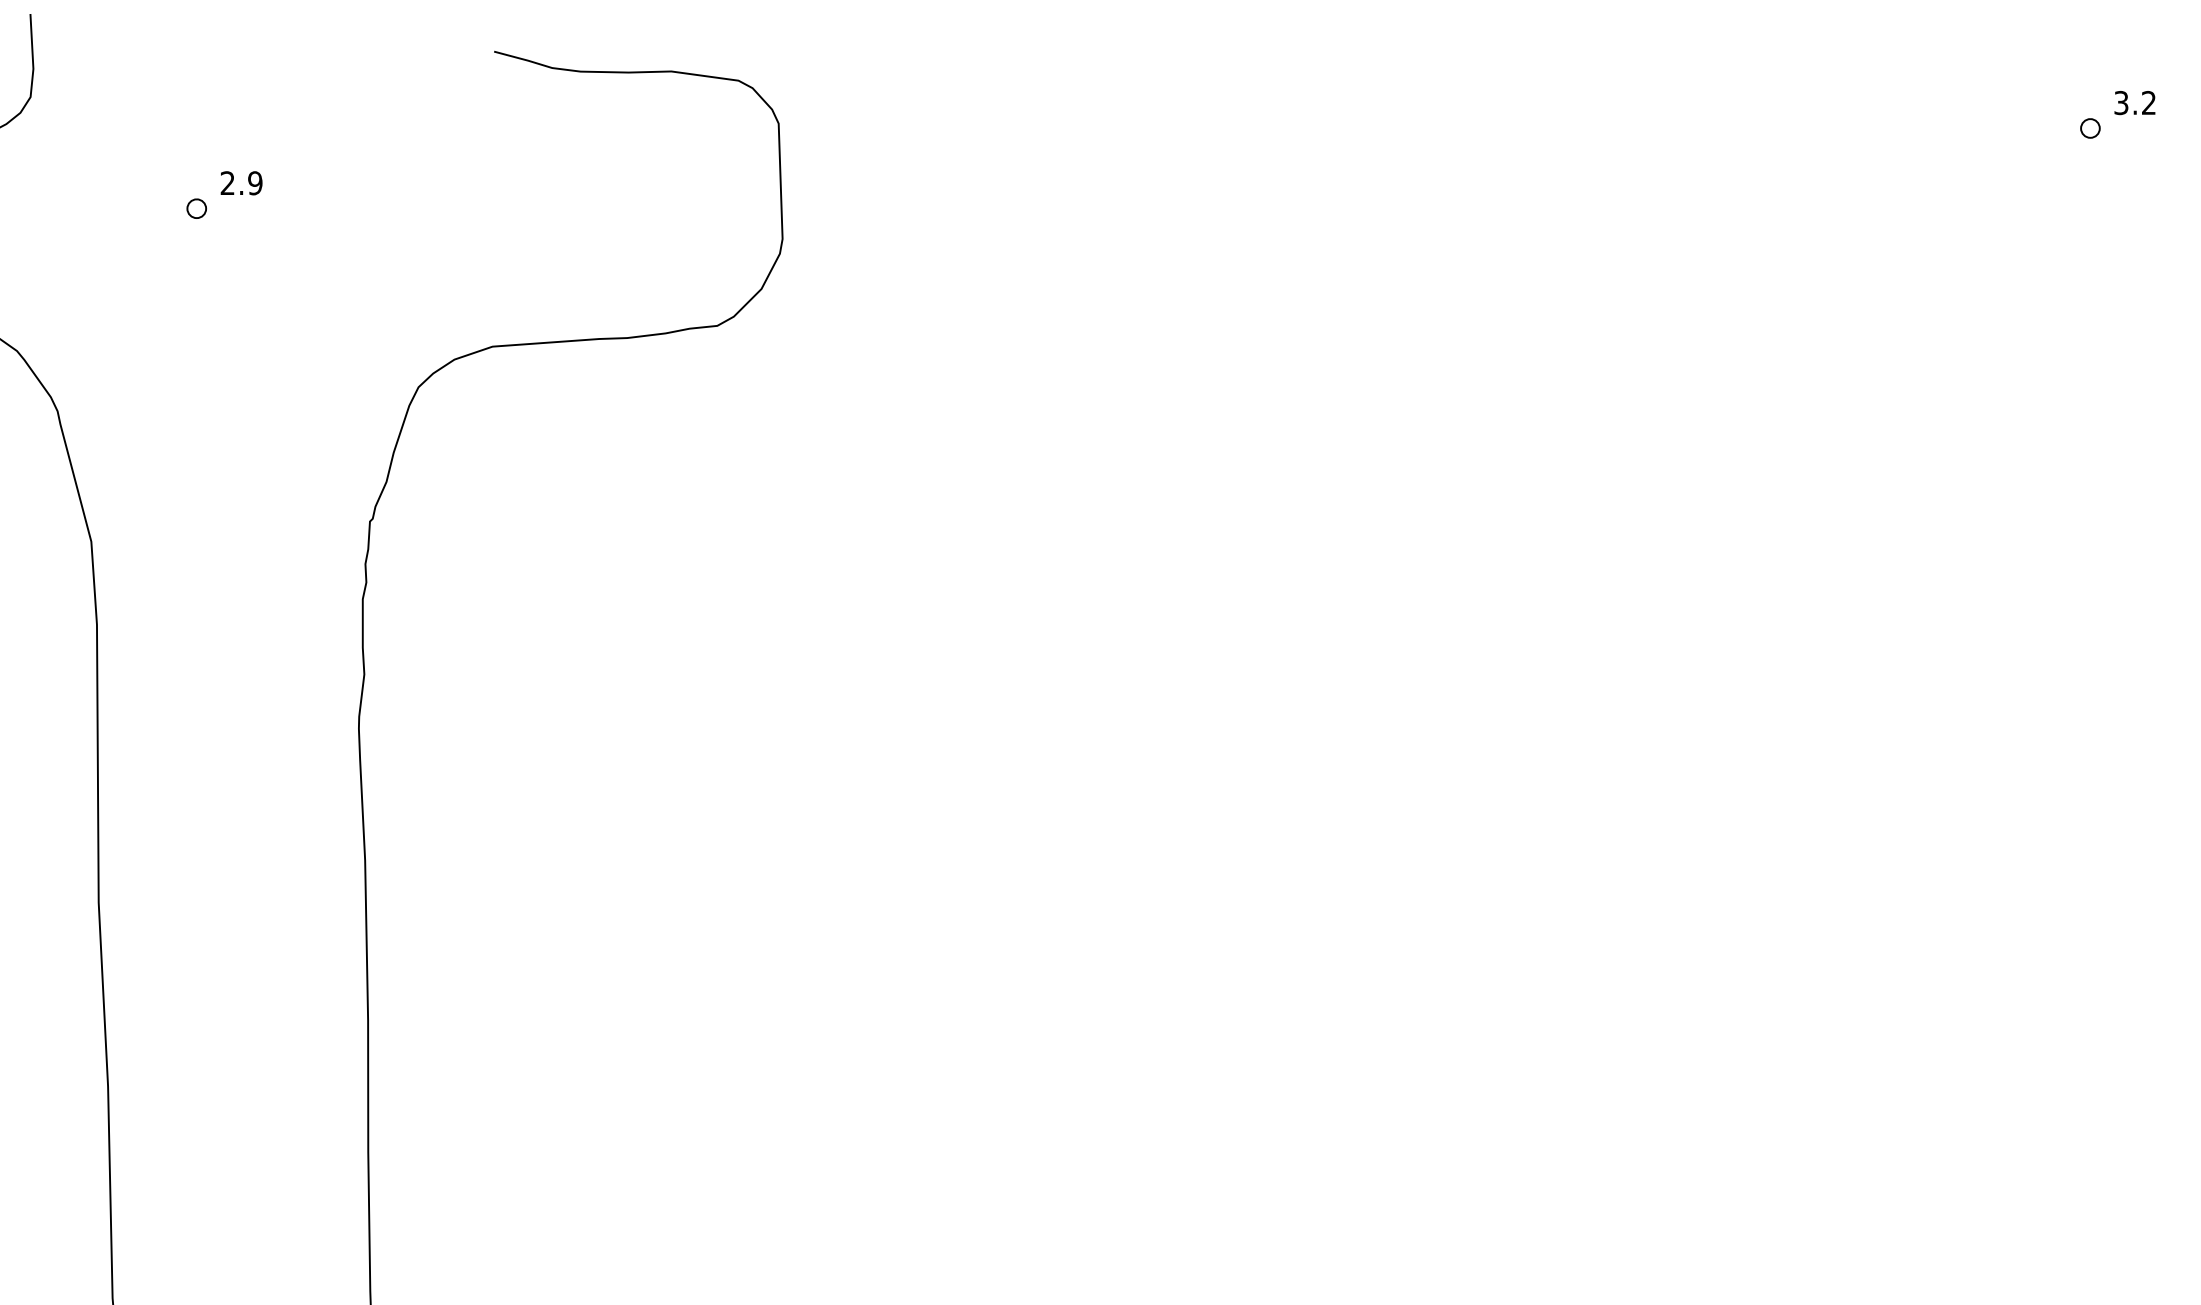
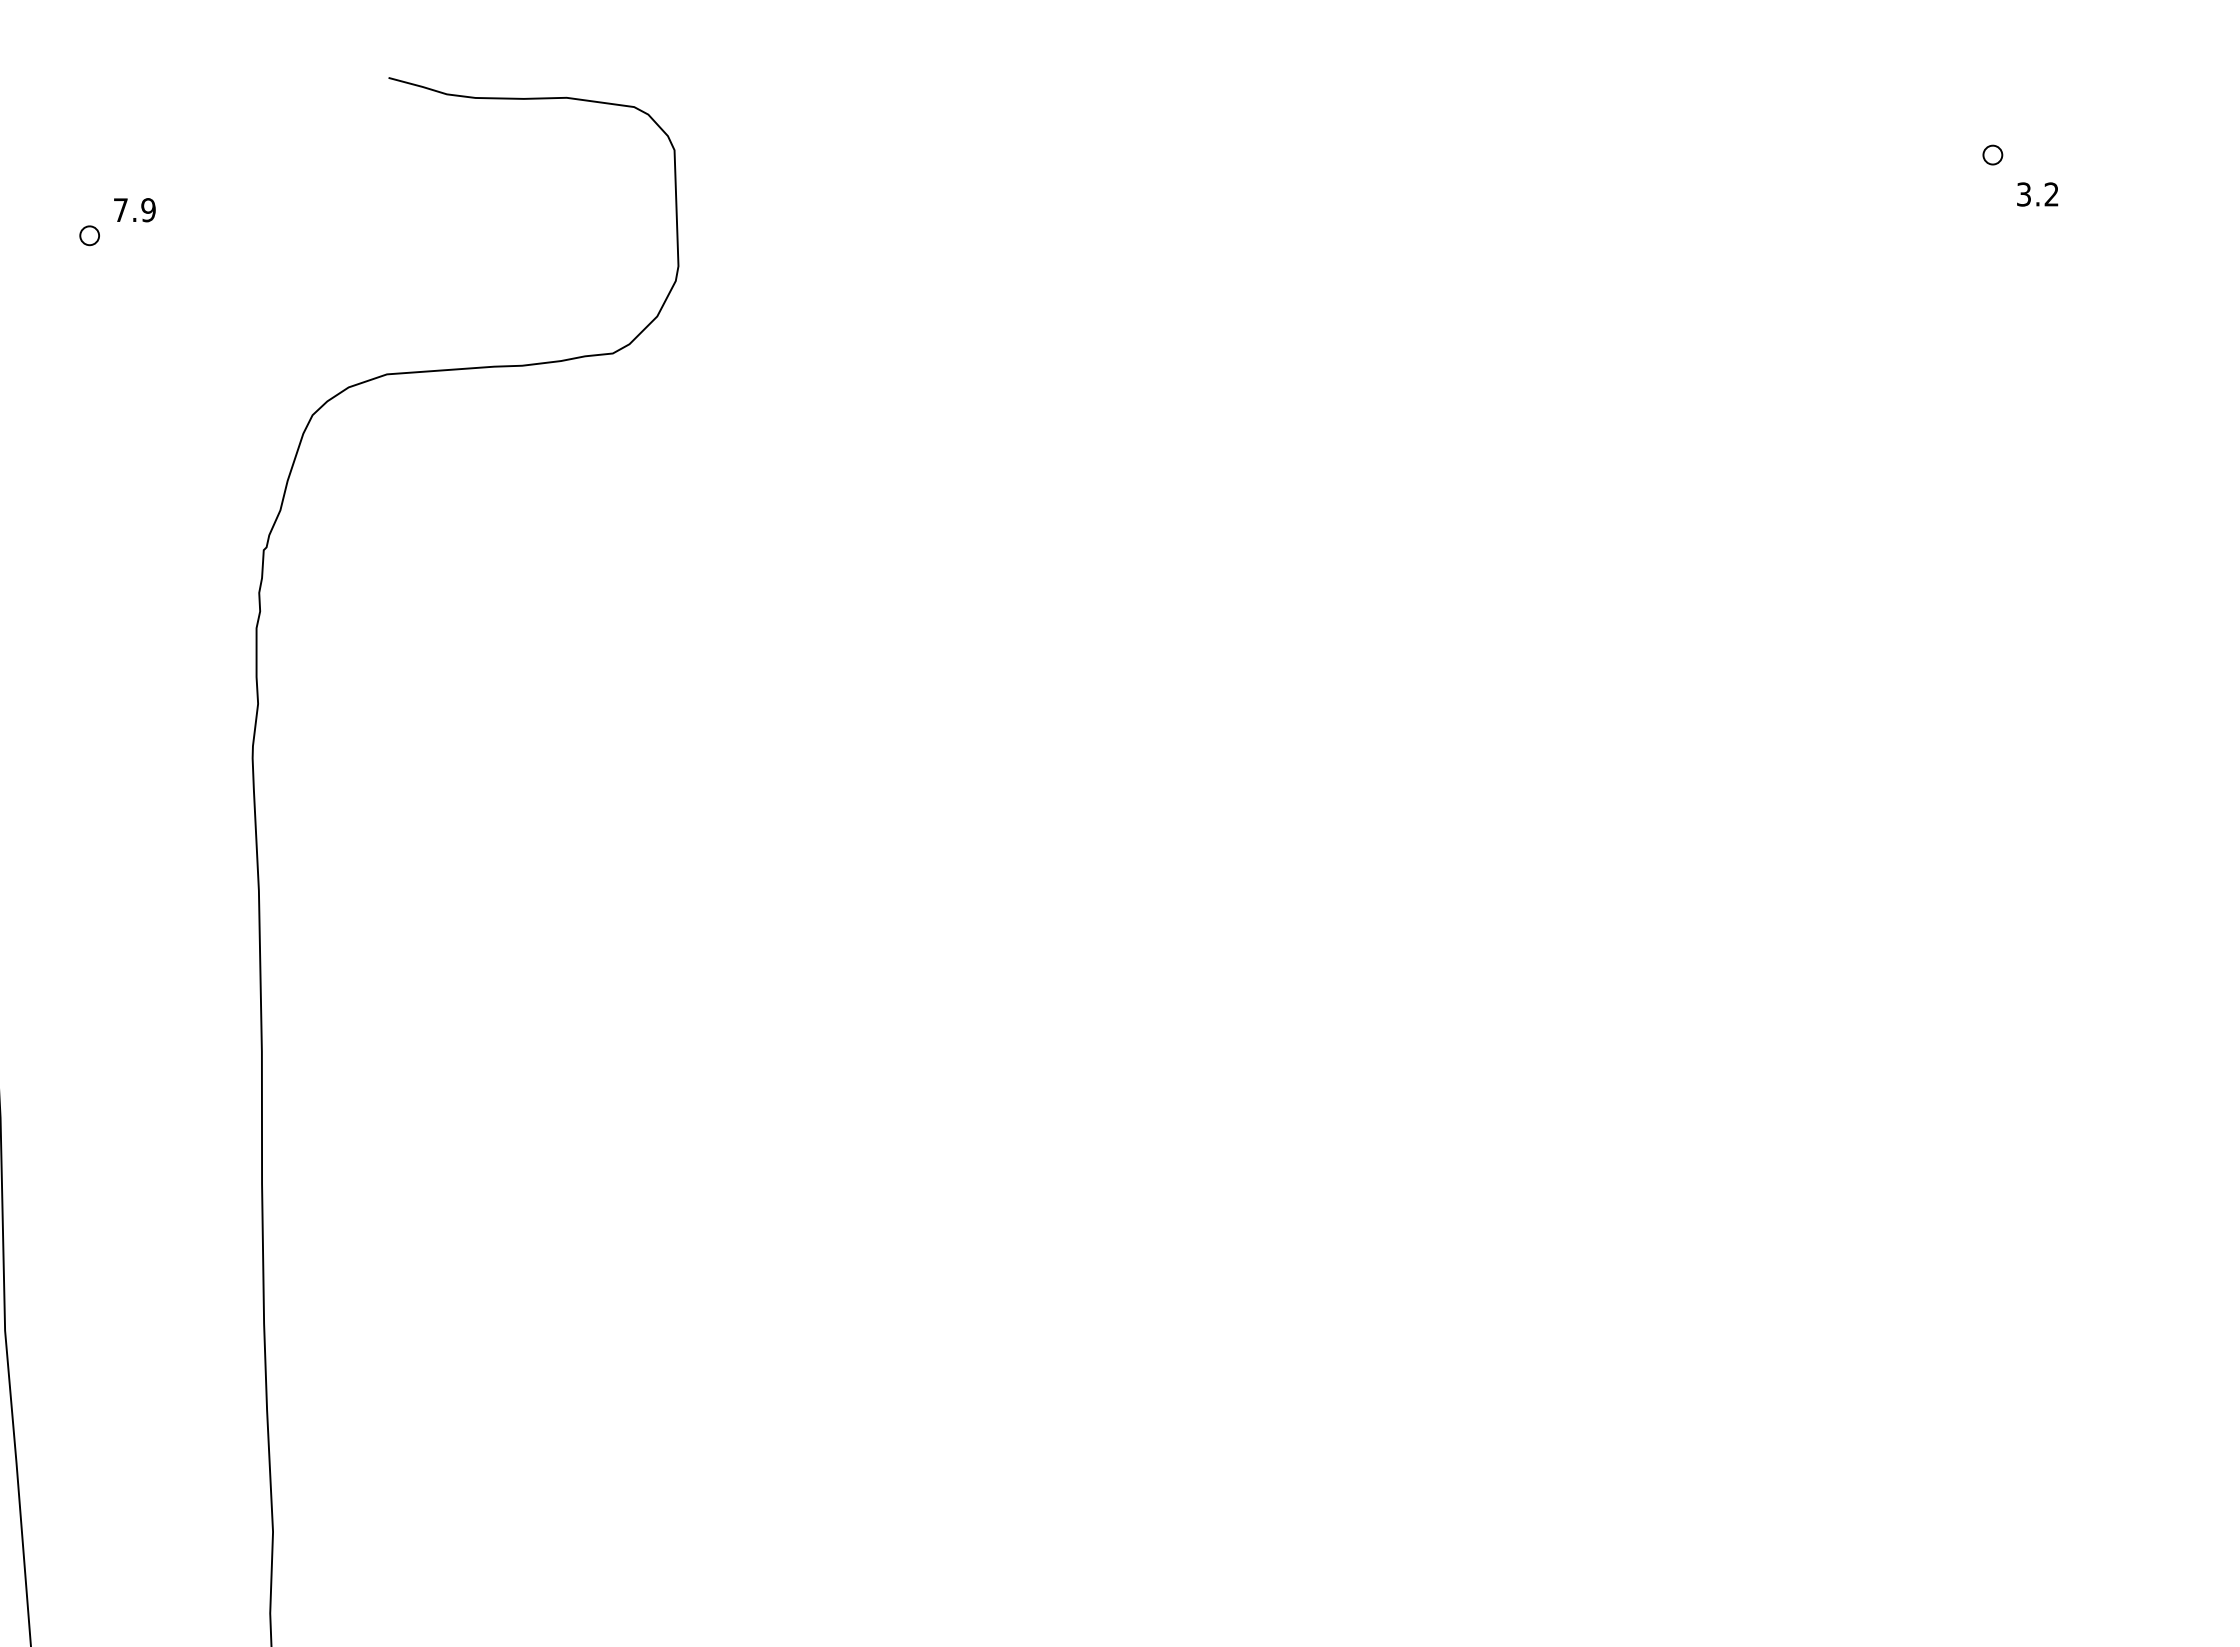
text: (2134, 103) -> (2037, 194), moved
text: (227, 182) -> (120, 209), 2.9 -> 7.9

